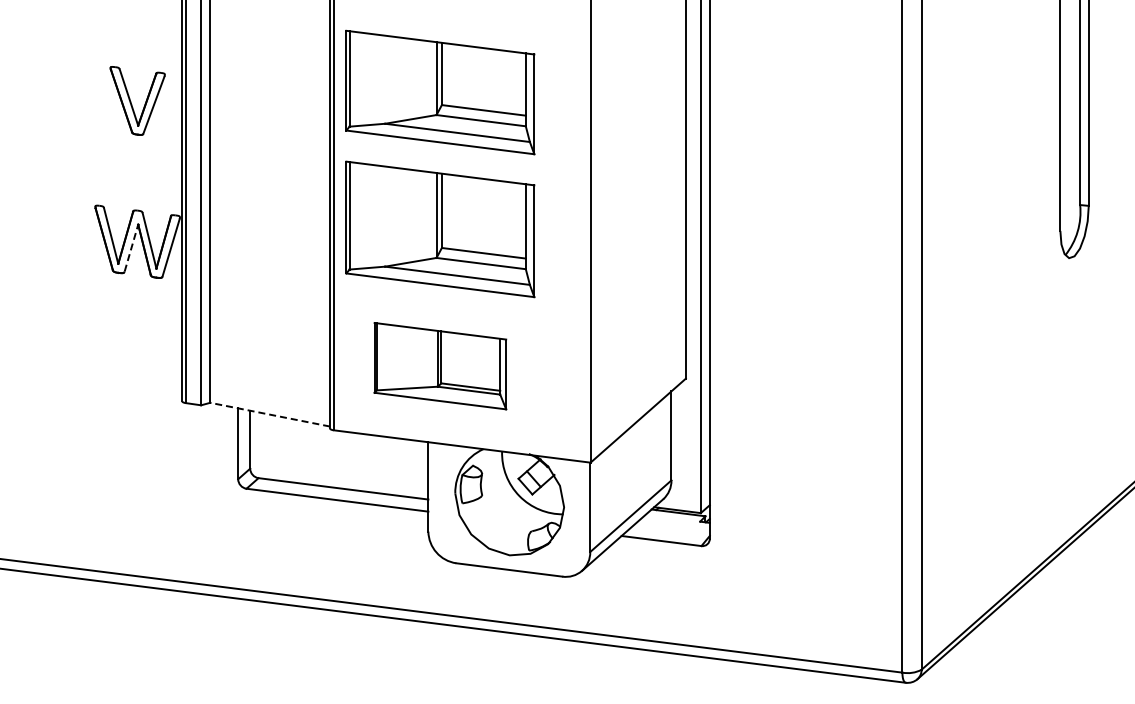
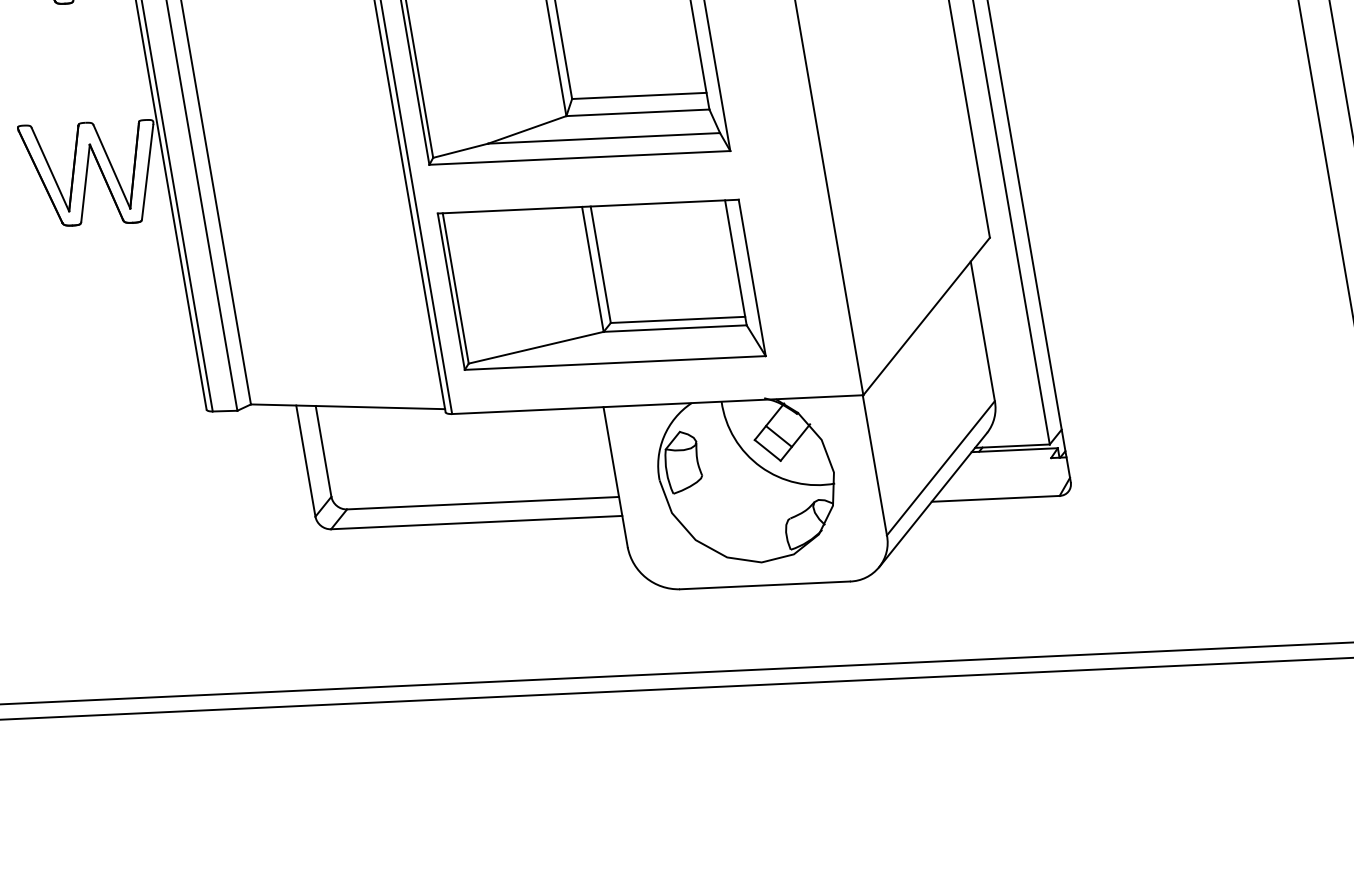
line: (131, 247) -> (85, 182), dashed -> solid
part: (440, 365) -> (601, 283), size x1.43
line: (269, 414) -> (346, 406), dashed -> solid

